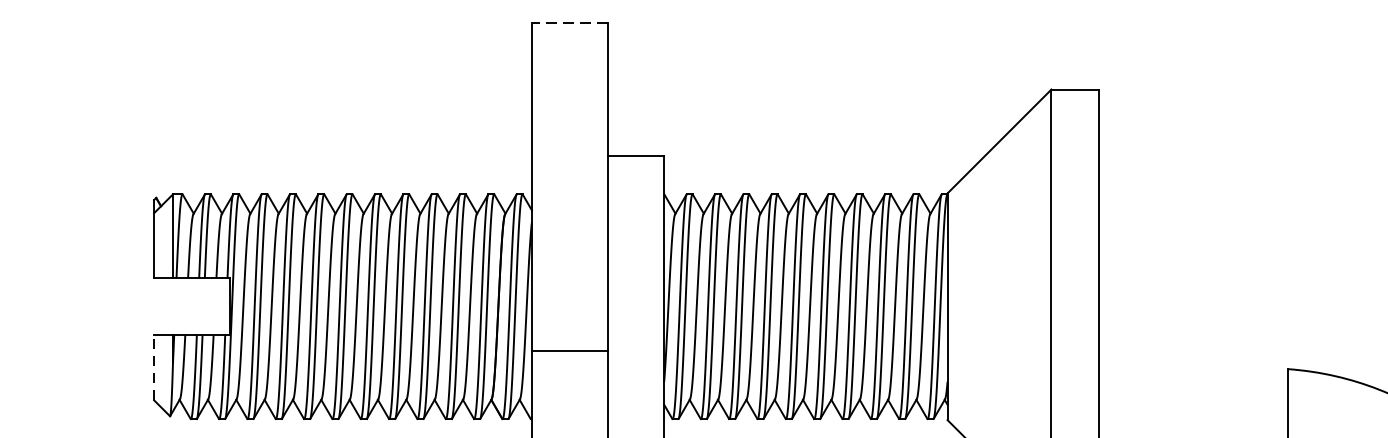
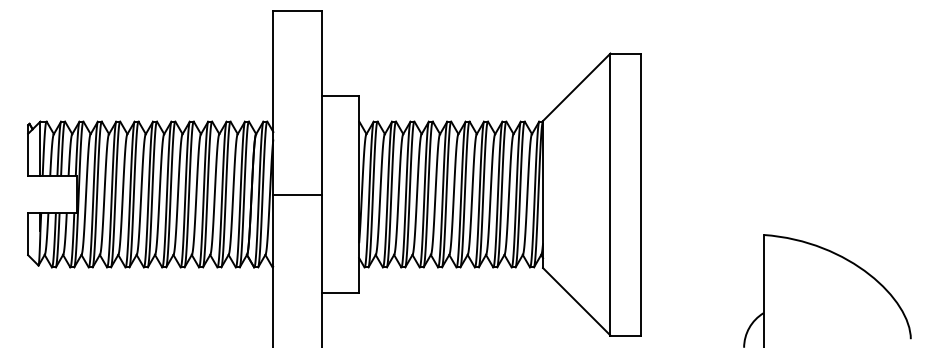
line: (569, 23) -> (297, 10), dashed -> solid
line: (569, 351) -> (297, 194), moved
line: (154, 366) -> (28, 233), dashed -> solid

